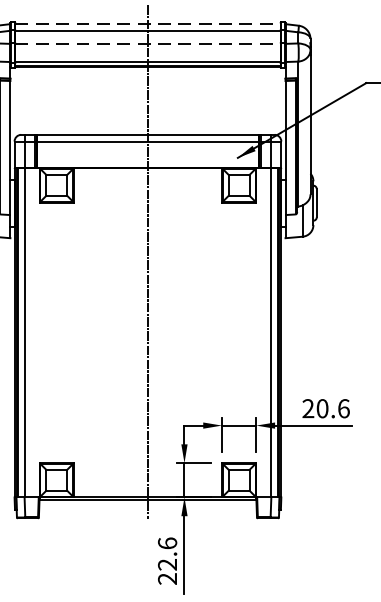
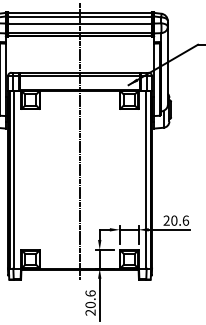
line: (148, 23) -> (80, 12), dashed -> solid
line: (148, 43) -> (80, 23), dashed -> solid
text: (167, 563) -> (90, 304), 22.6 -> 20.6

